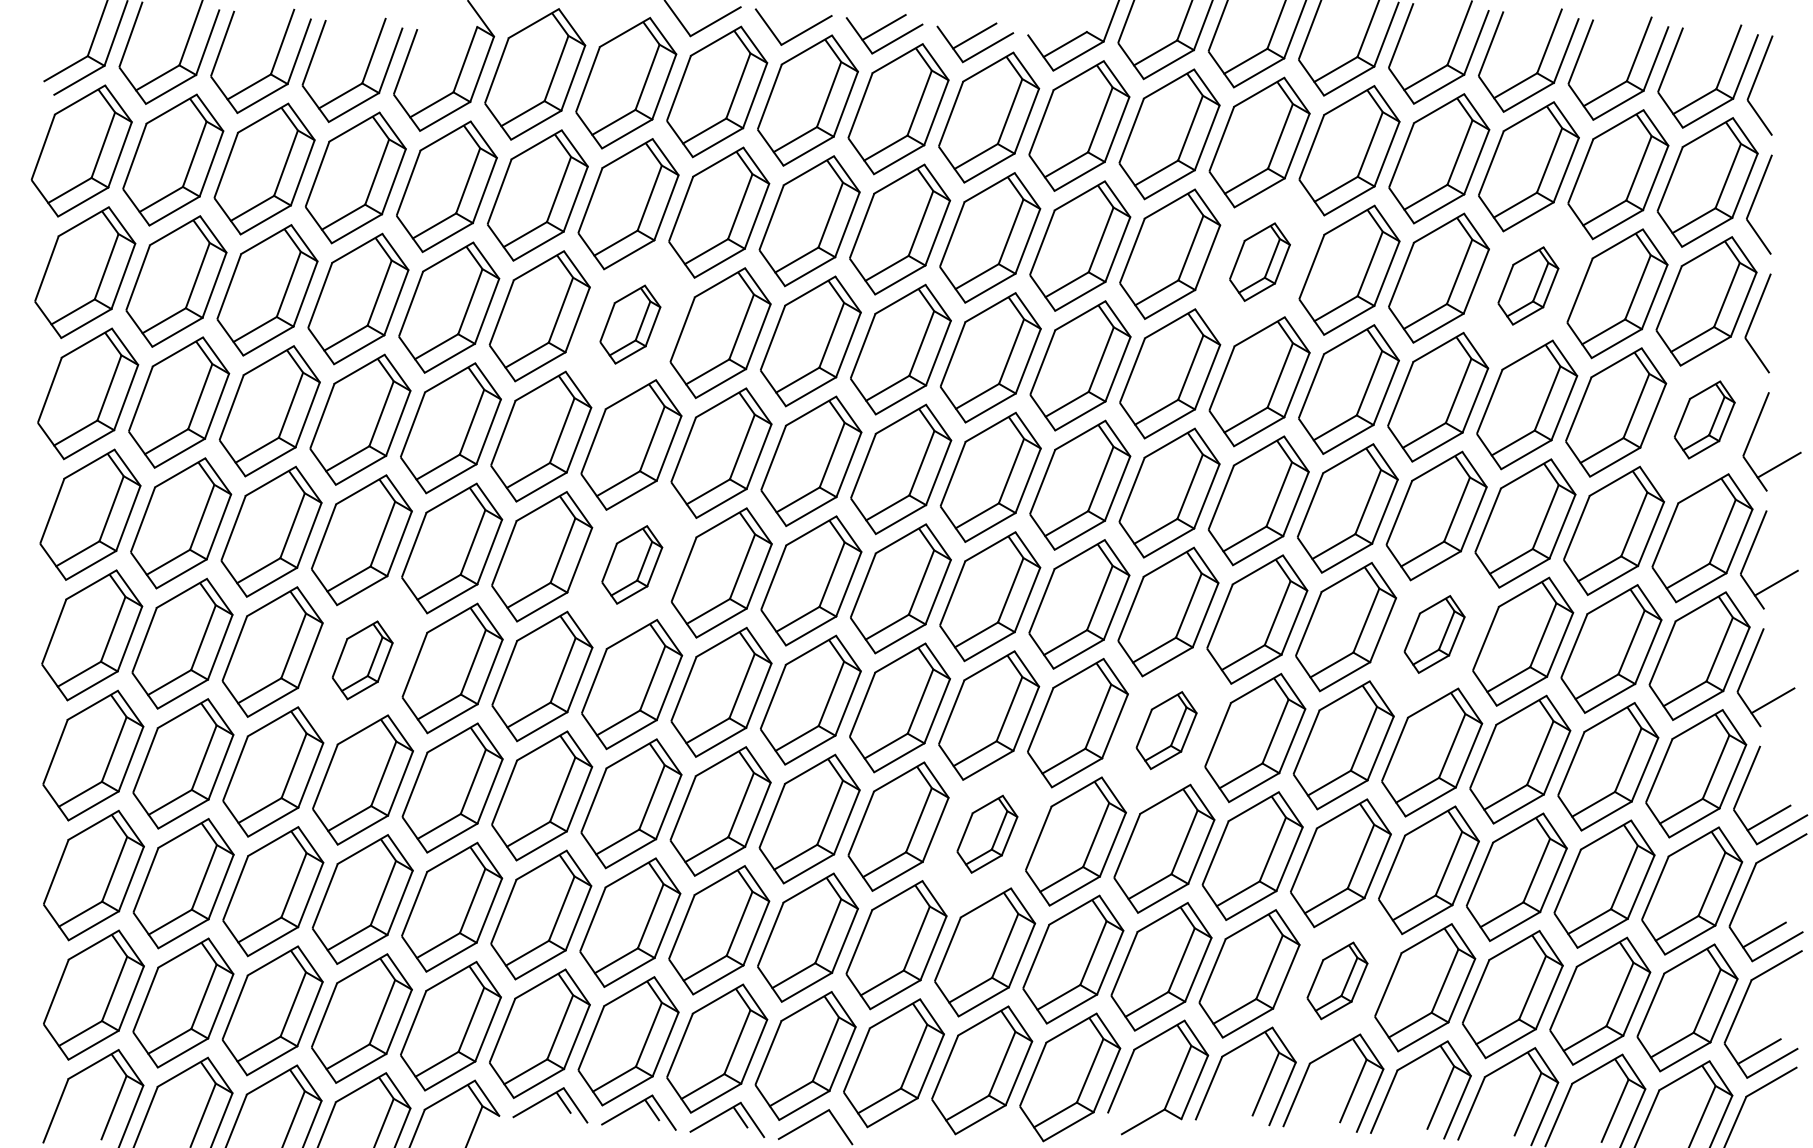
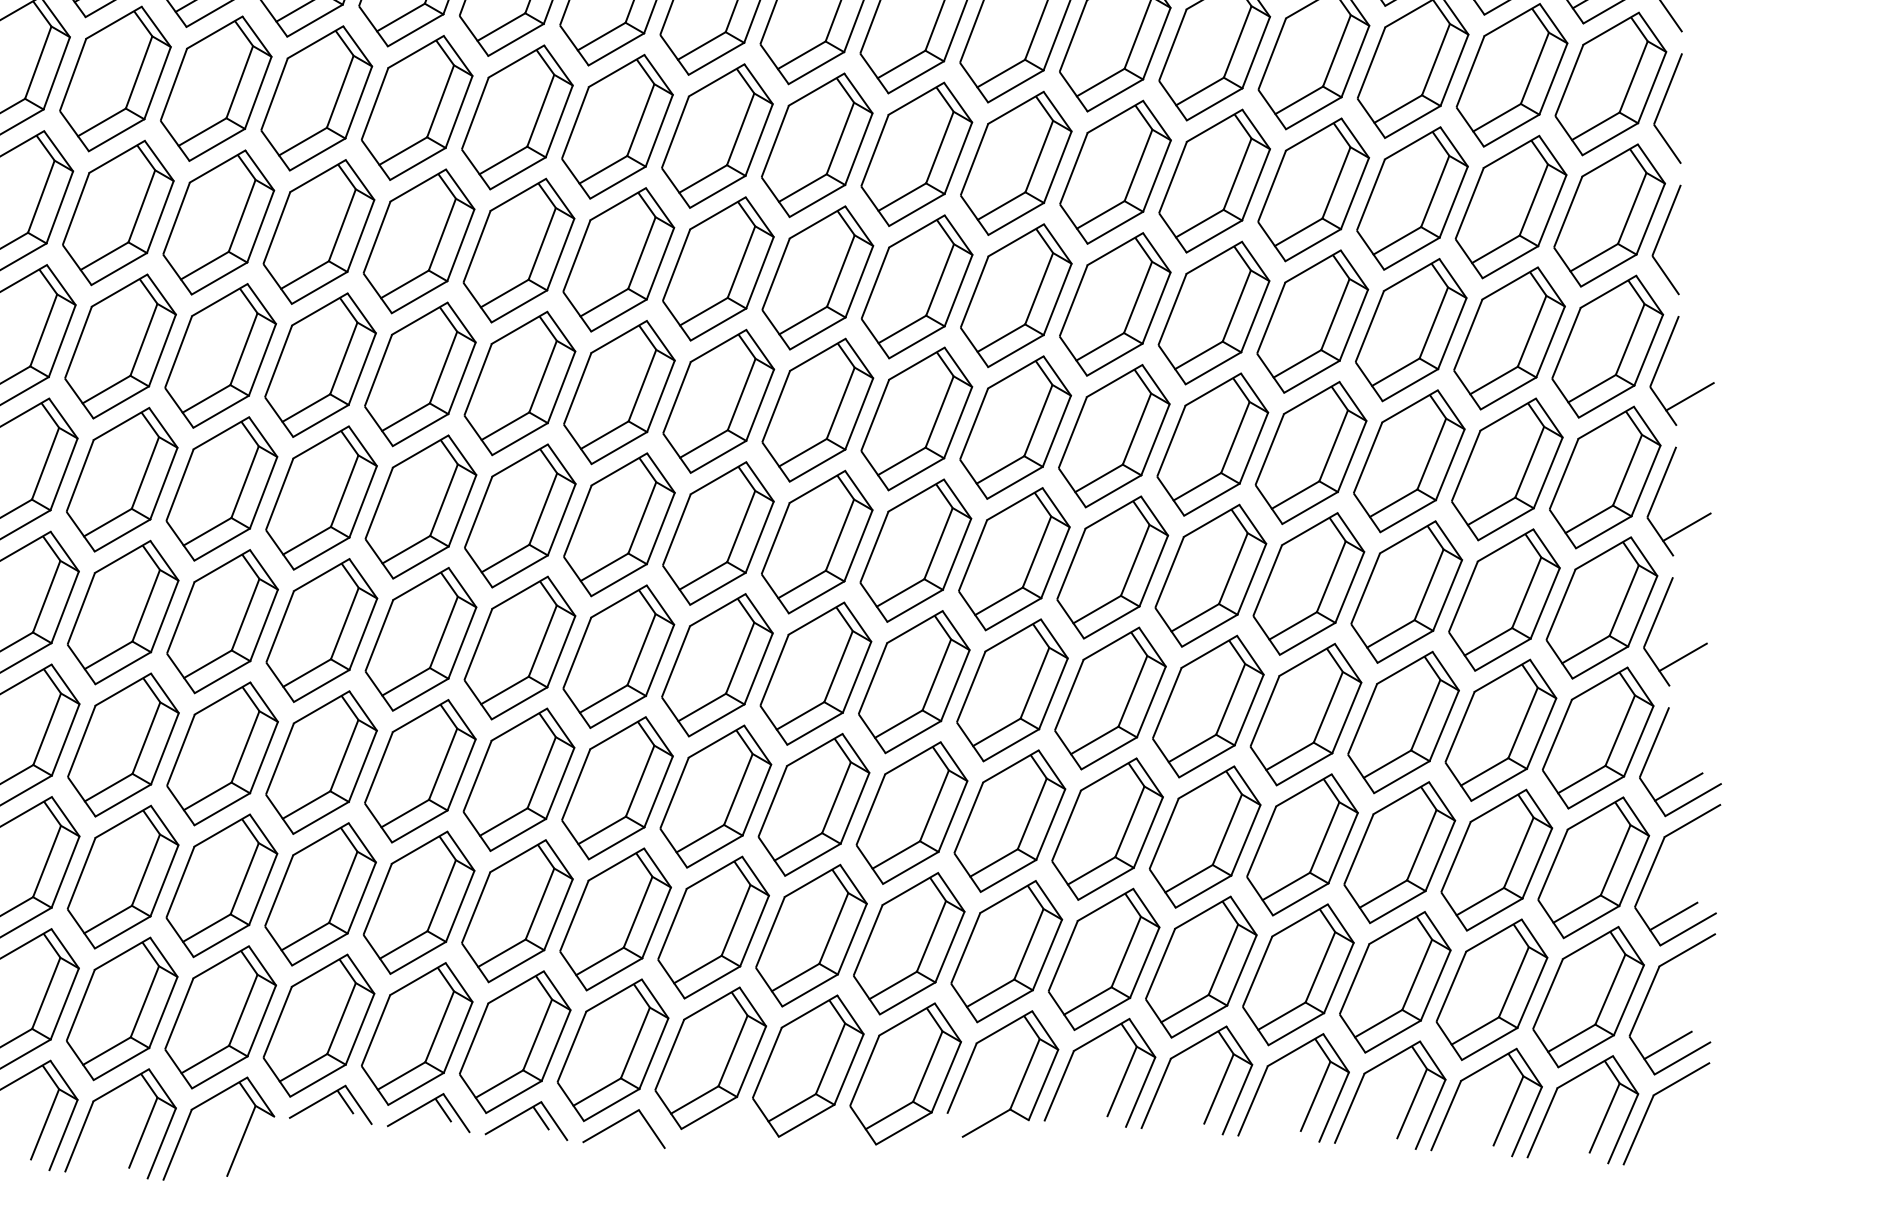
part: (1259, 261) -> (1115, 171), size x1.67
part: (1528, 285) -> (1412, 197), size x1.67
part: (630, 324) -> (419, 241), size x1.67
part: (1704, 419) -> (1607, 346), size x1.67
part: (632, 564) -> (421, 506), size x1.67
part: (1434, 634) -> (1308, 584), size x1.67
part: (362, 660) -> (122, 612), size x1.67
part: (1166, 730) -> (1012, 690), size x1.67
part: (987, 834) -> (814, 805), size x1.67
part: (1337, 980) -> (1201, 966), size x1.67

